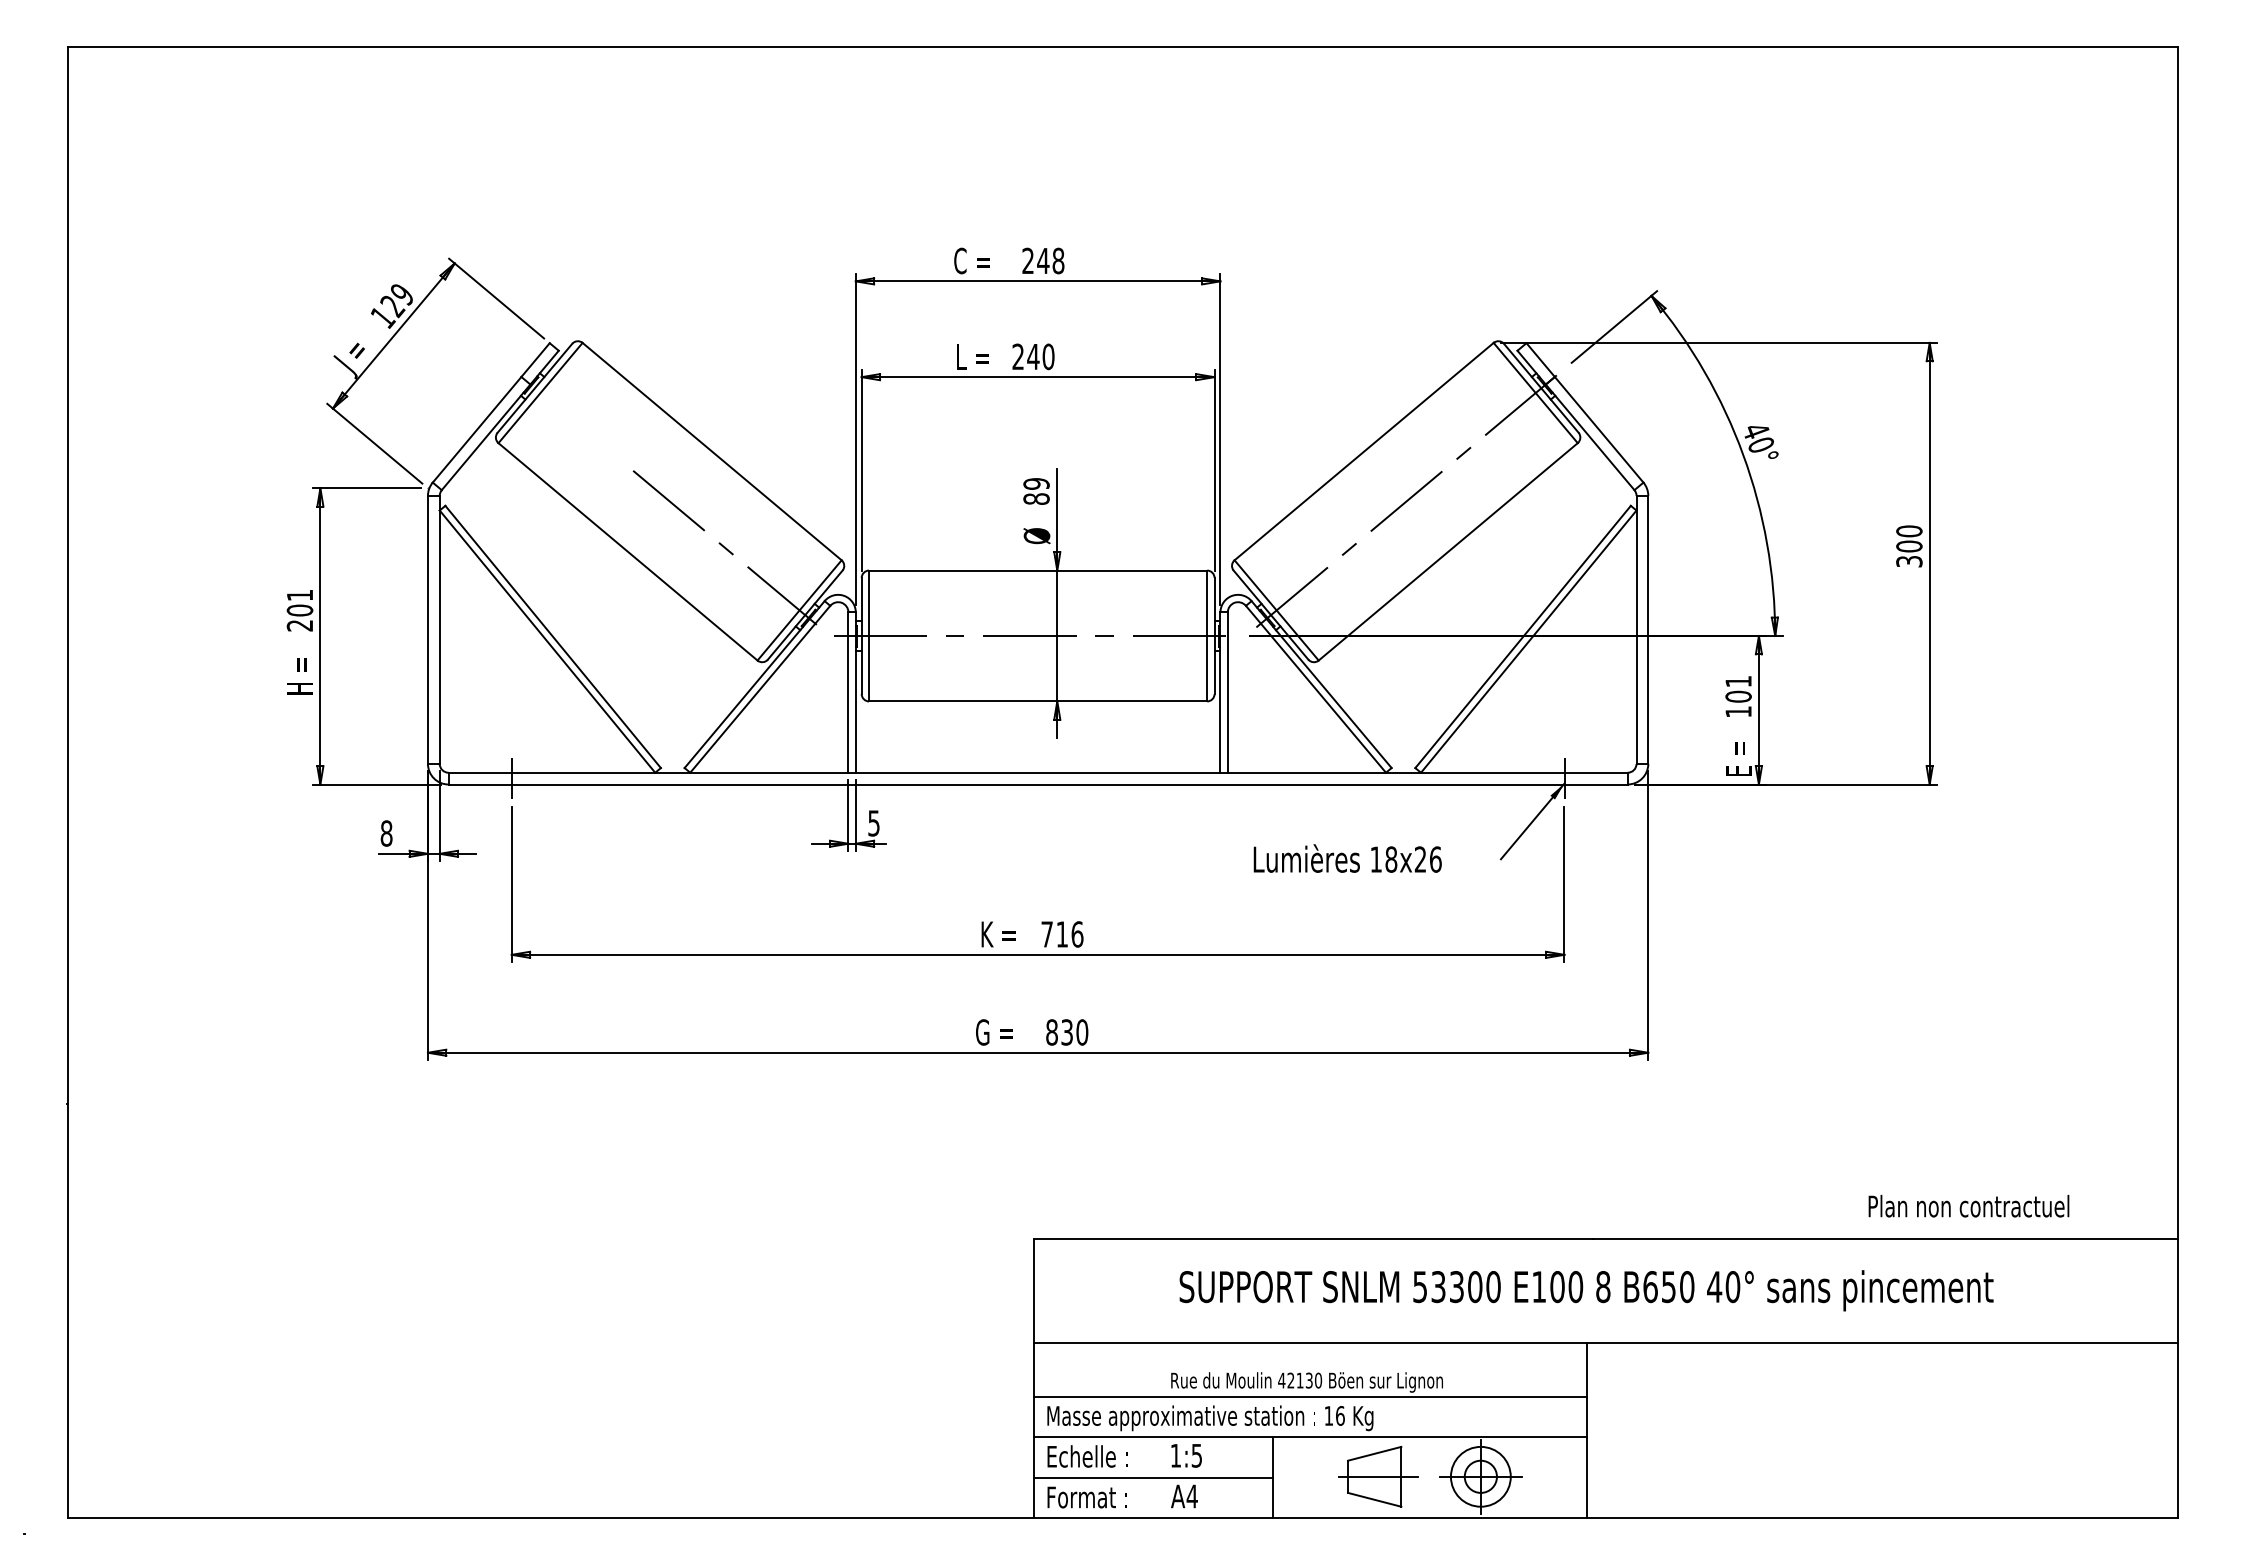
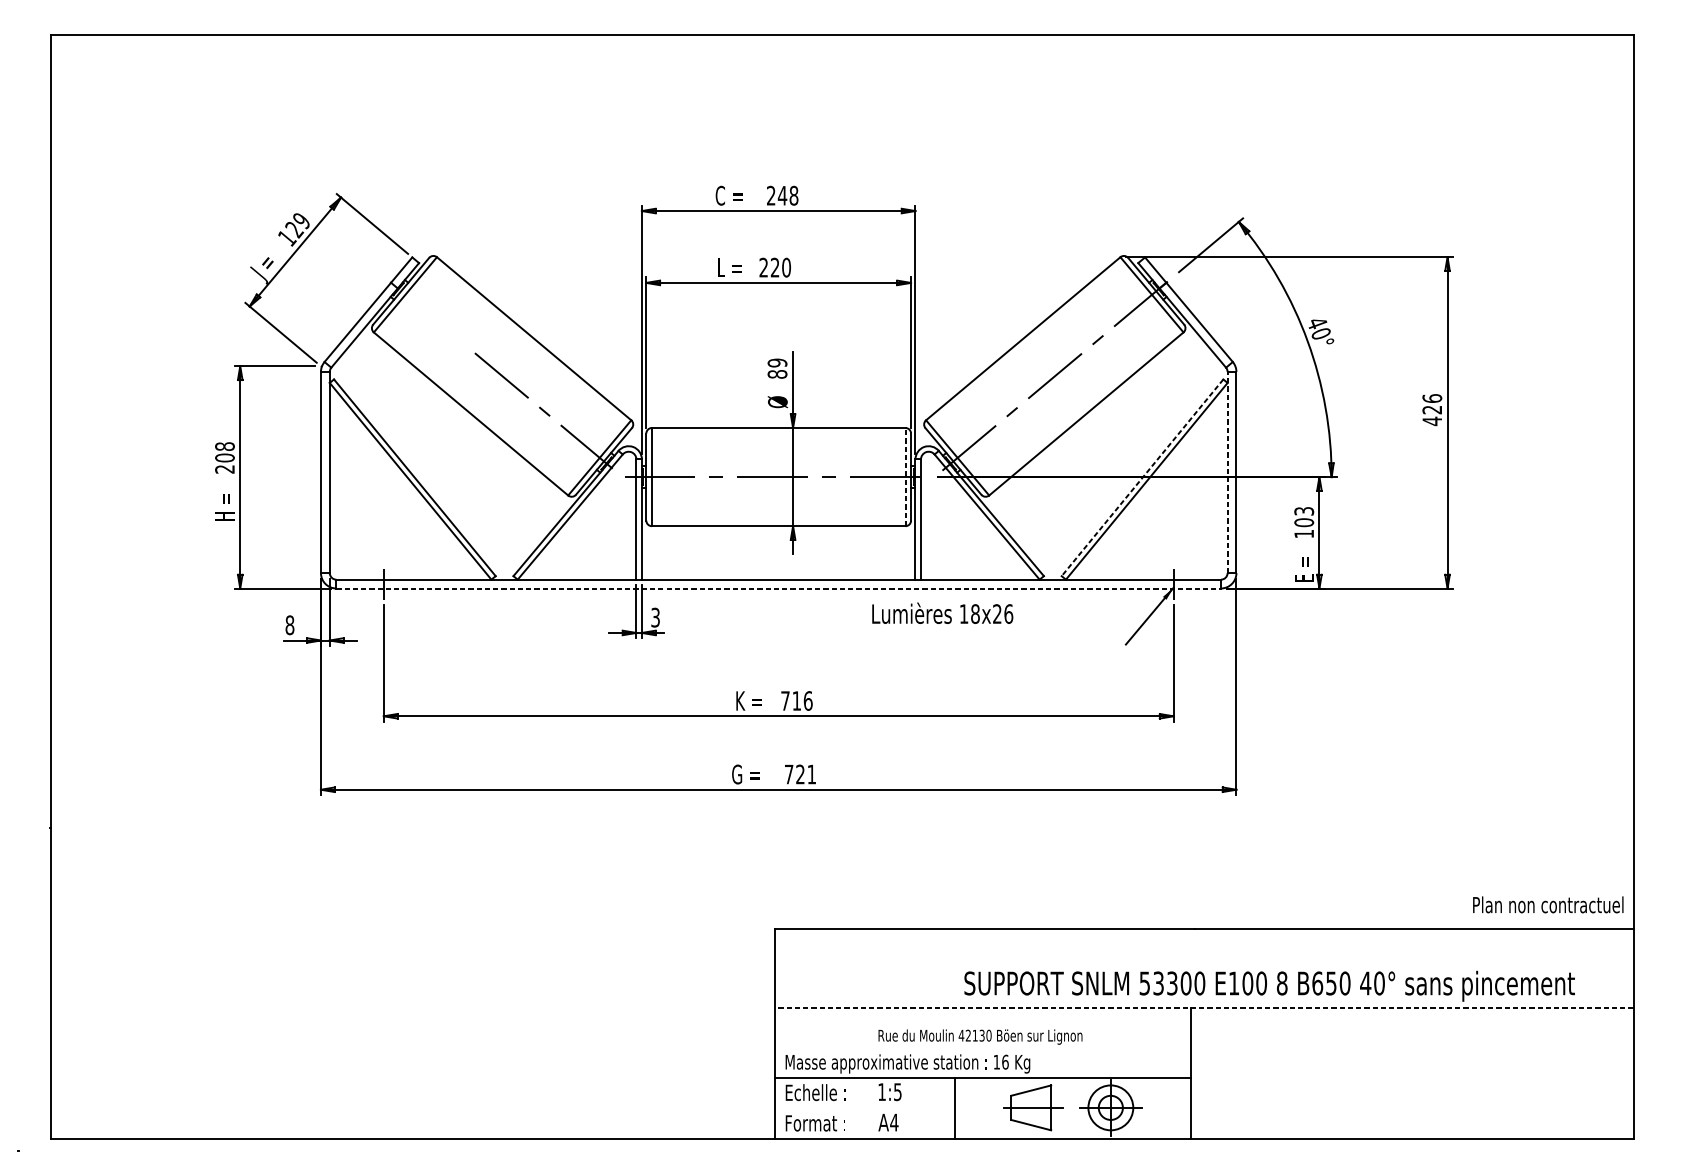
text: (1033, 356) -> (775, 267), 240 -> 220
text: (1909, 546) -> (1432, 409), 300 -> 426
text: (299, 595) -> (224, 446), 201 -> 208
line: (1636, 629) -> (1227, 472), solid -> dashed
line: (1207, 635) -> (905, 476), solid -> dashed
line: (1523, 636) -> (1142, 477), solid -> dashed
text: (1738, 681) -> (1304, 511), 101 -> 103
line: (1038, 784) -> (778, 588), solid -> dashed
text: (873, 822) -> (655, 617), 5 -> 3
text: (1347, 858) -> (942, 613), moved
text: (1067, 1032) -> (800, 774), 830 -> 721
text: (1968, 1206) -> (1547, 905), moved
text: (1586, 1290) -> (1269, 986), moved
line: (1605, 1343) -> (1204, 1007), solid -> dashed
line: (1310, 1396) -> (983, 1047), removed
line: (1153, 1477) -> (865, 1108), removed

